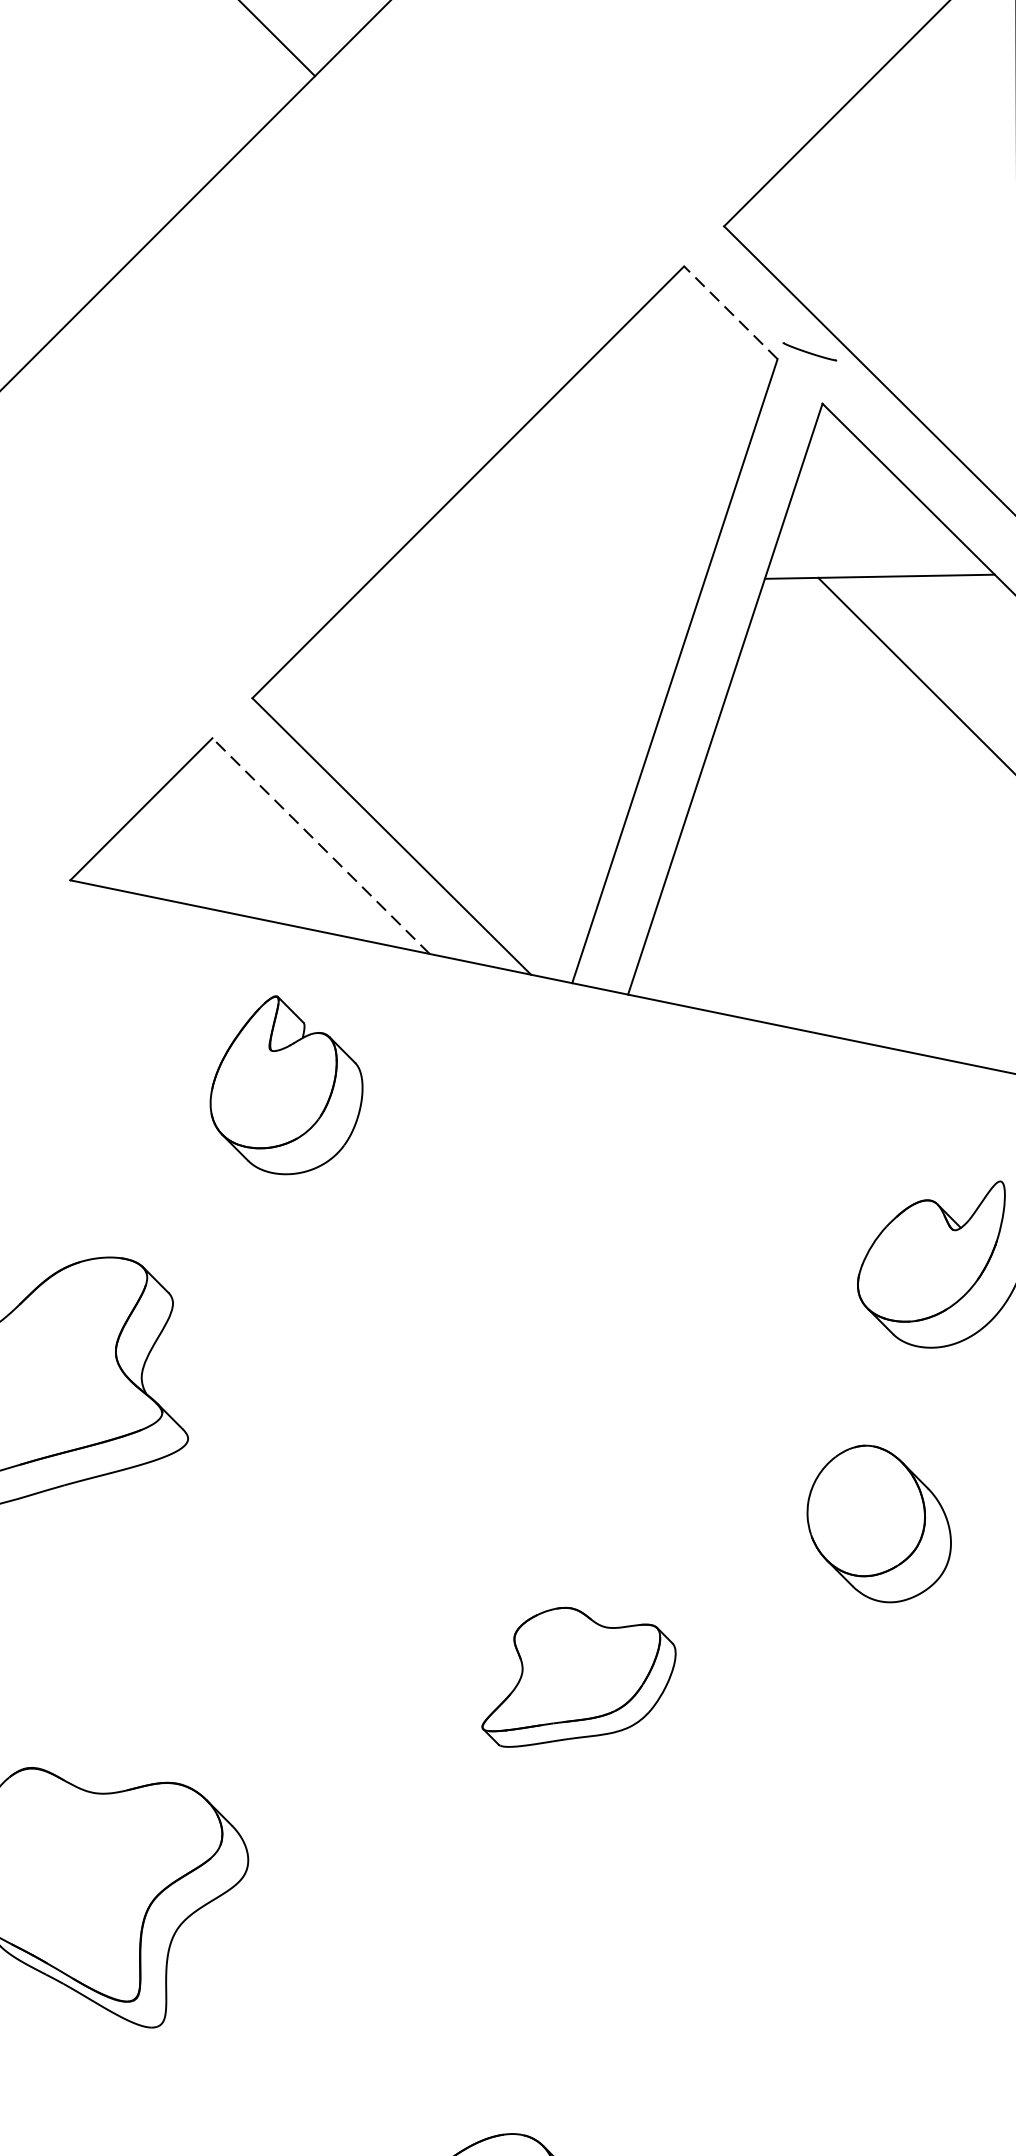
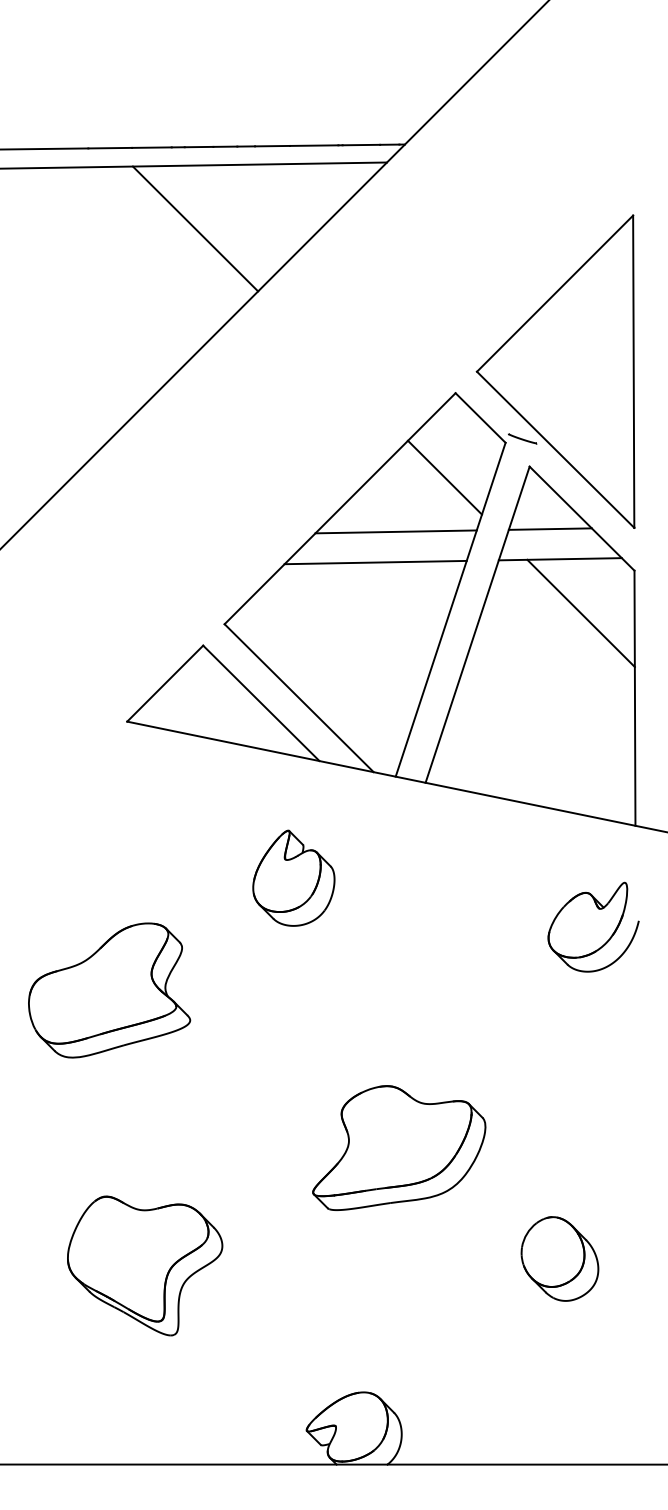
line: (730, 311) -> (480, 417), dashed -> solid
line: (663, 423) -> (444, 477), added
line: (859, 519) -> (549, 528), added
line: (571, 524) -> (395, 531), added
line: (534, 582) -> (375, 562), added
line: (321, 846) -> (261, 703), dashed -> solid
part: (285, 1083) -> (293, 877), moved
part: (878, 1523) -> (559, 1258), moved
part: (579, 1676) -> (399, 1147), size x1.67

